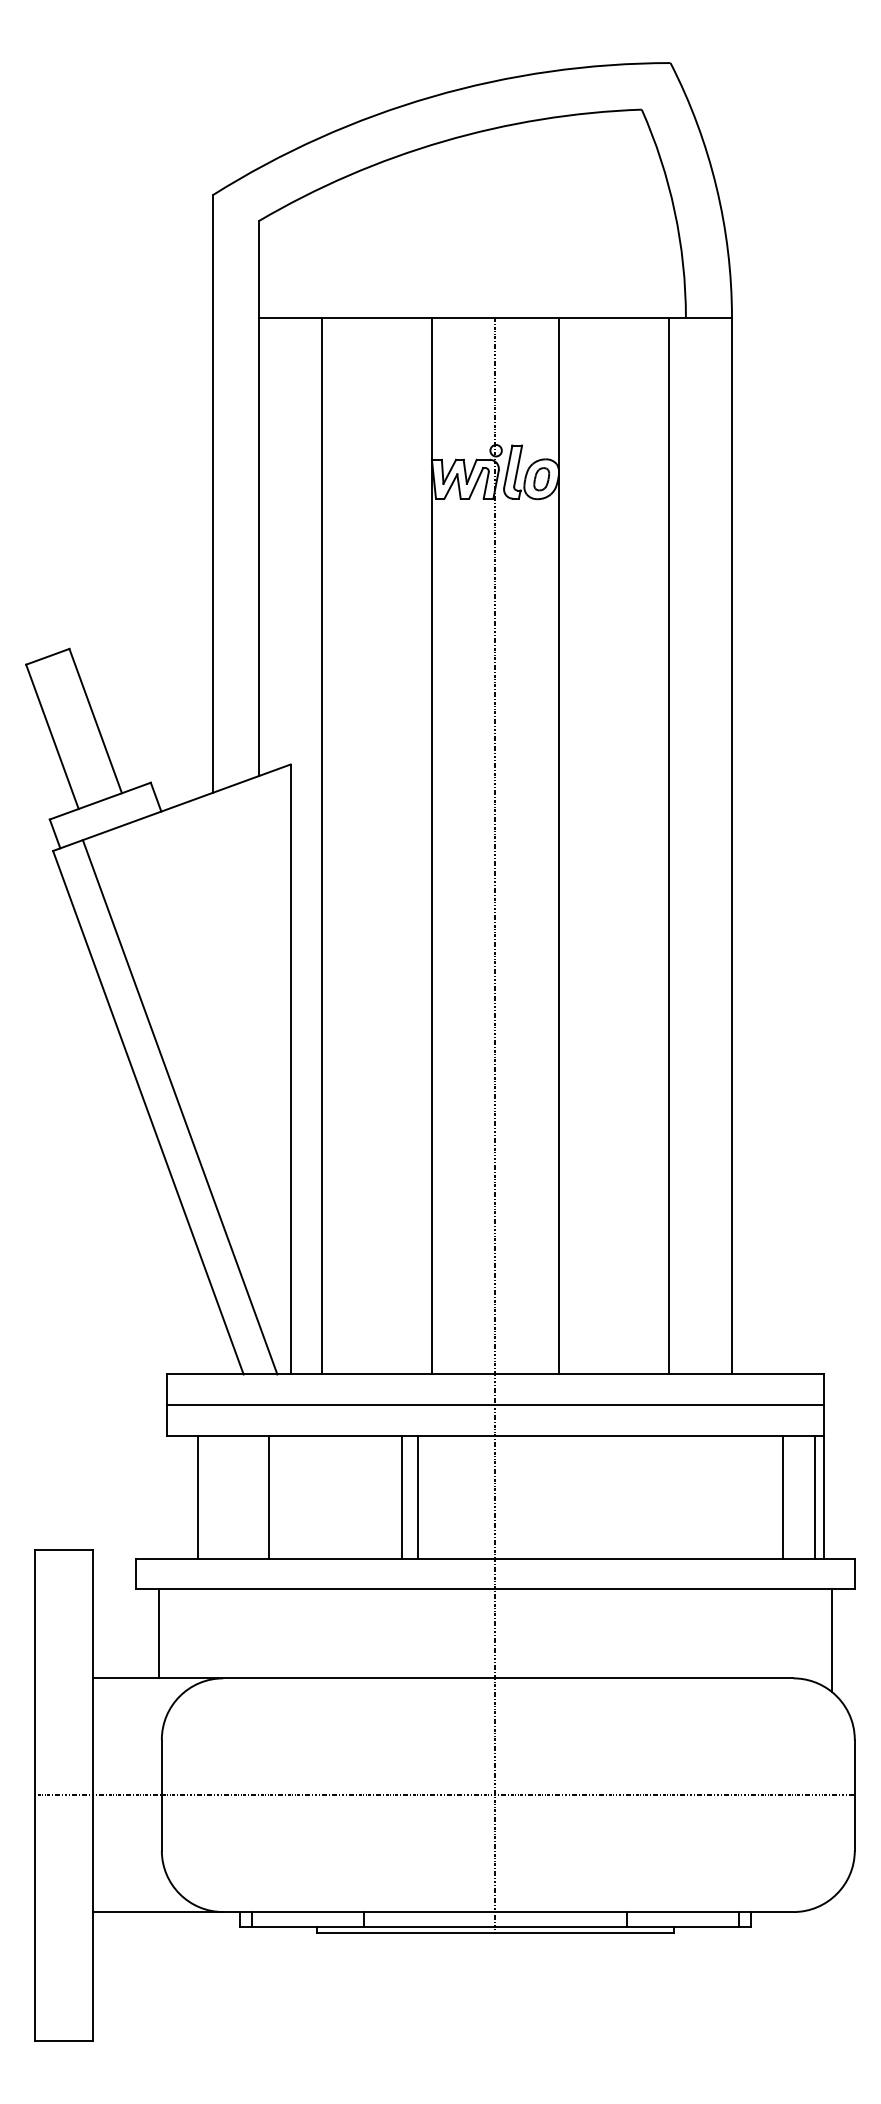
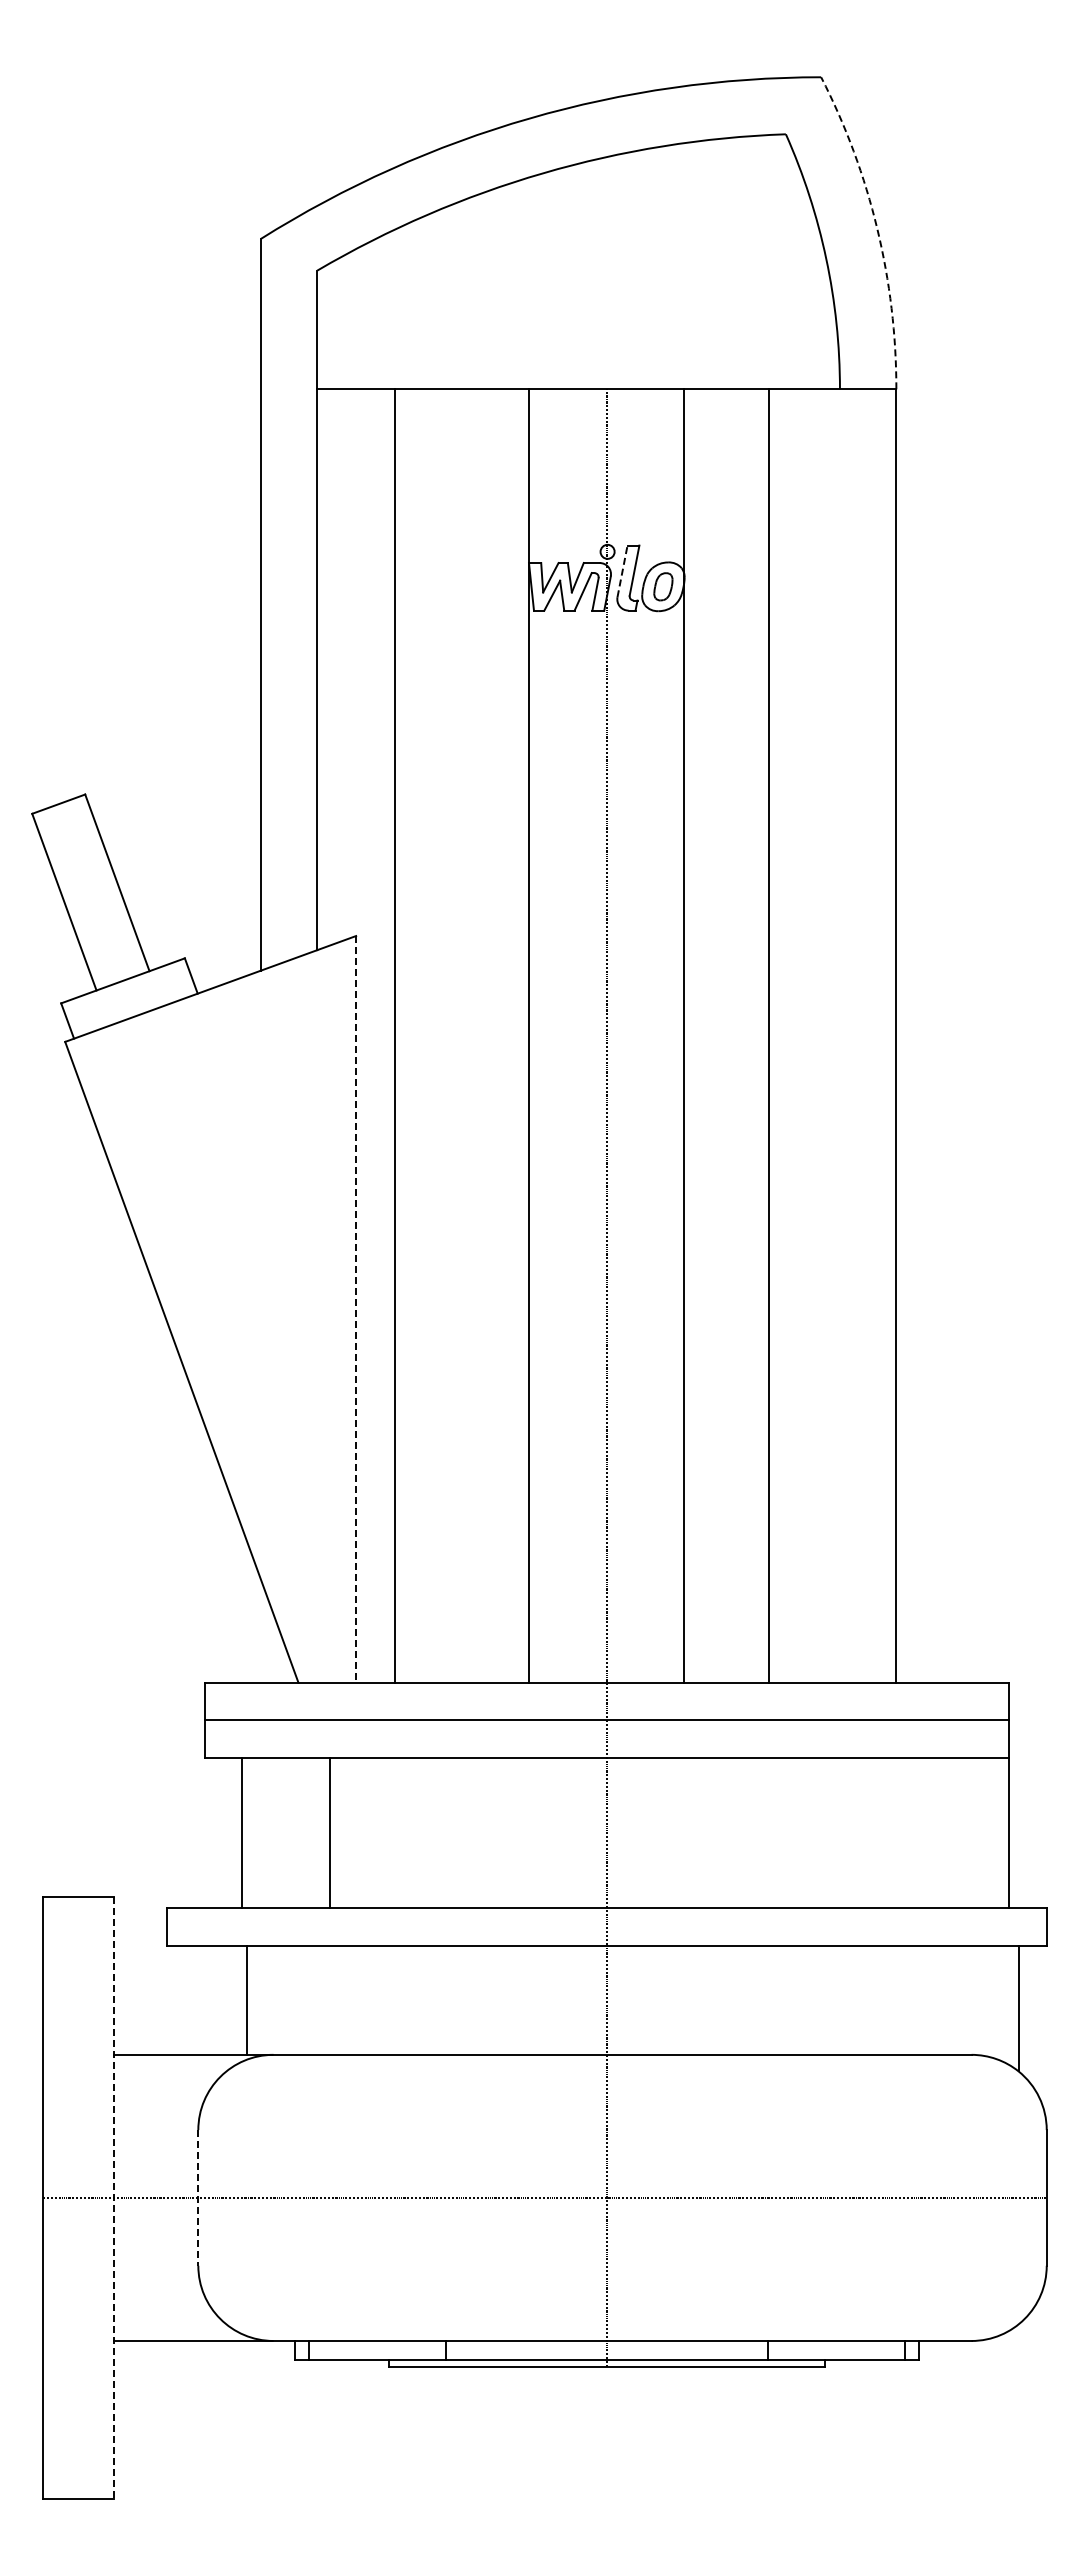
arc: (716, 186) -> (877, 228), solid -> dashed
line: (508, 465) -> (622, 570), solid -> dashed
line: (668, 845) -> (768, 1035), moved
line: (291, 1069) -> (356, 1309), solid -> dashed
line: (179, 1107) -> (220, 1355), removed
line: (402, 1497) -> (492, 1833), removed
line: (418, 1497) -> (512, 1833), removed
line: (783, 1497) -> (959, 1833), removed
line: (815, 1497) -> (998, 1833), removed
line: (159, 1633) -> (247, 2000), moved
line: (93, 1794) -> (114, 2197), solid -> dashed
line: (161, 1794) -> (198, 2197), solid -> dashed

